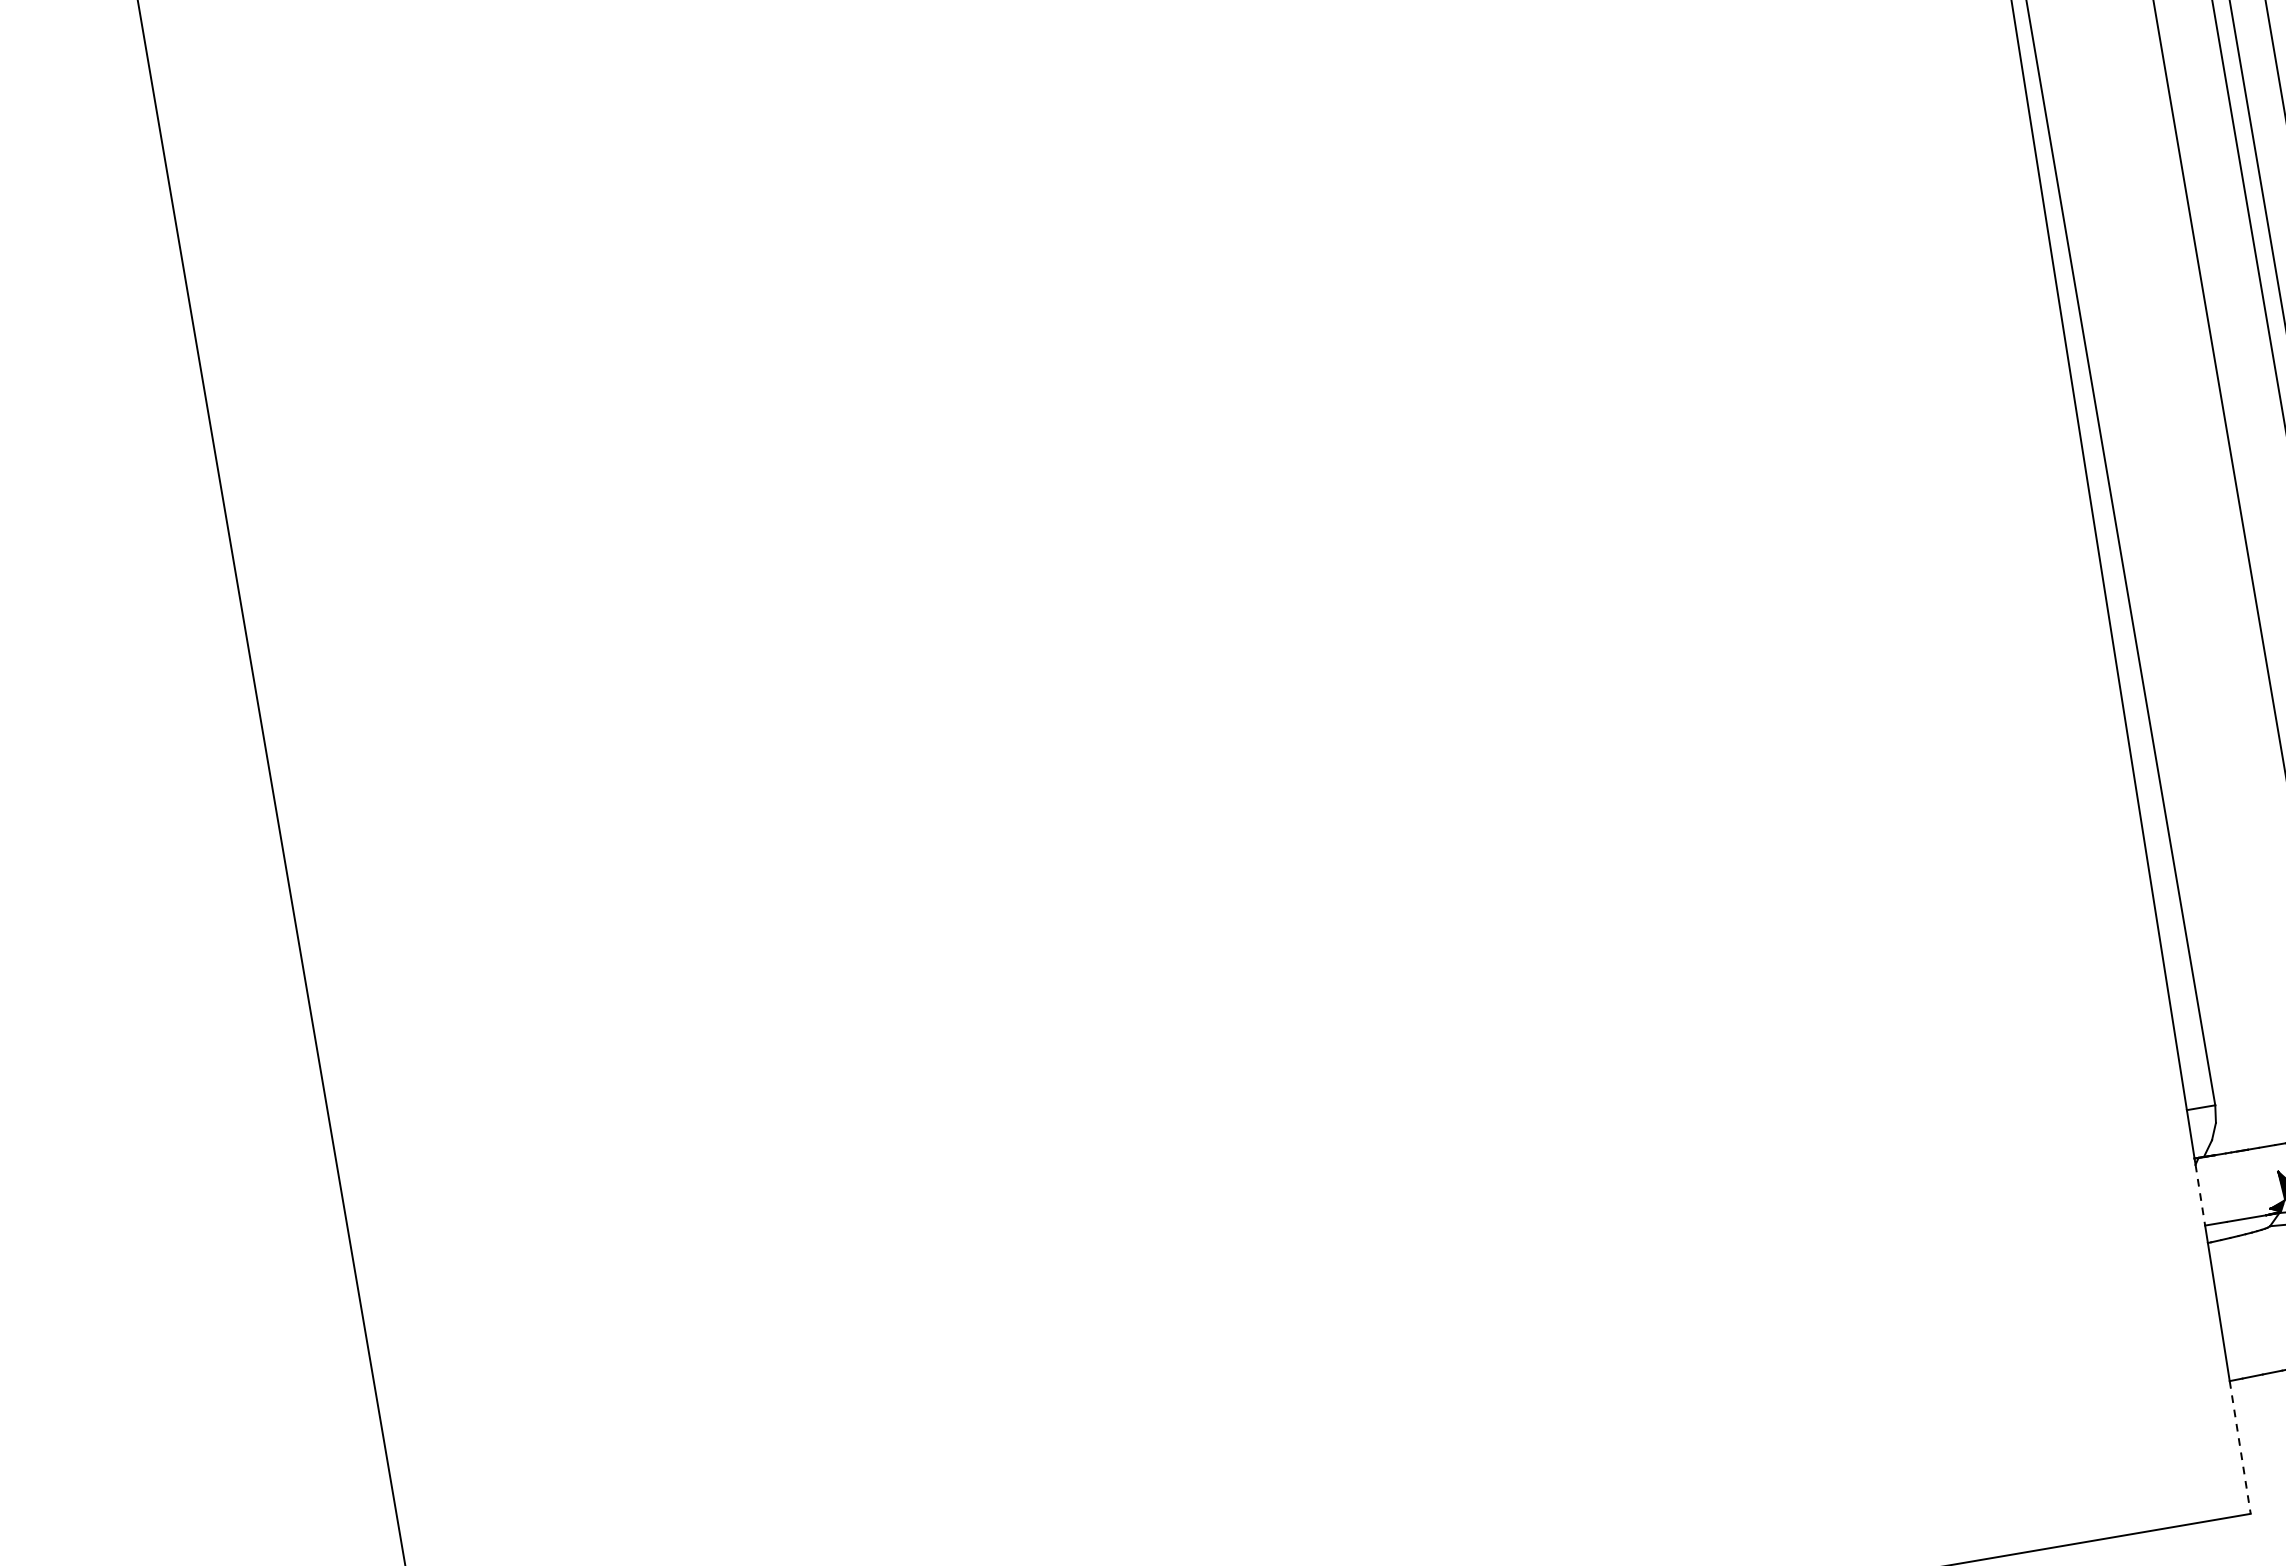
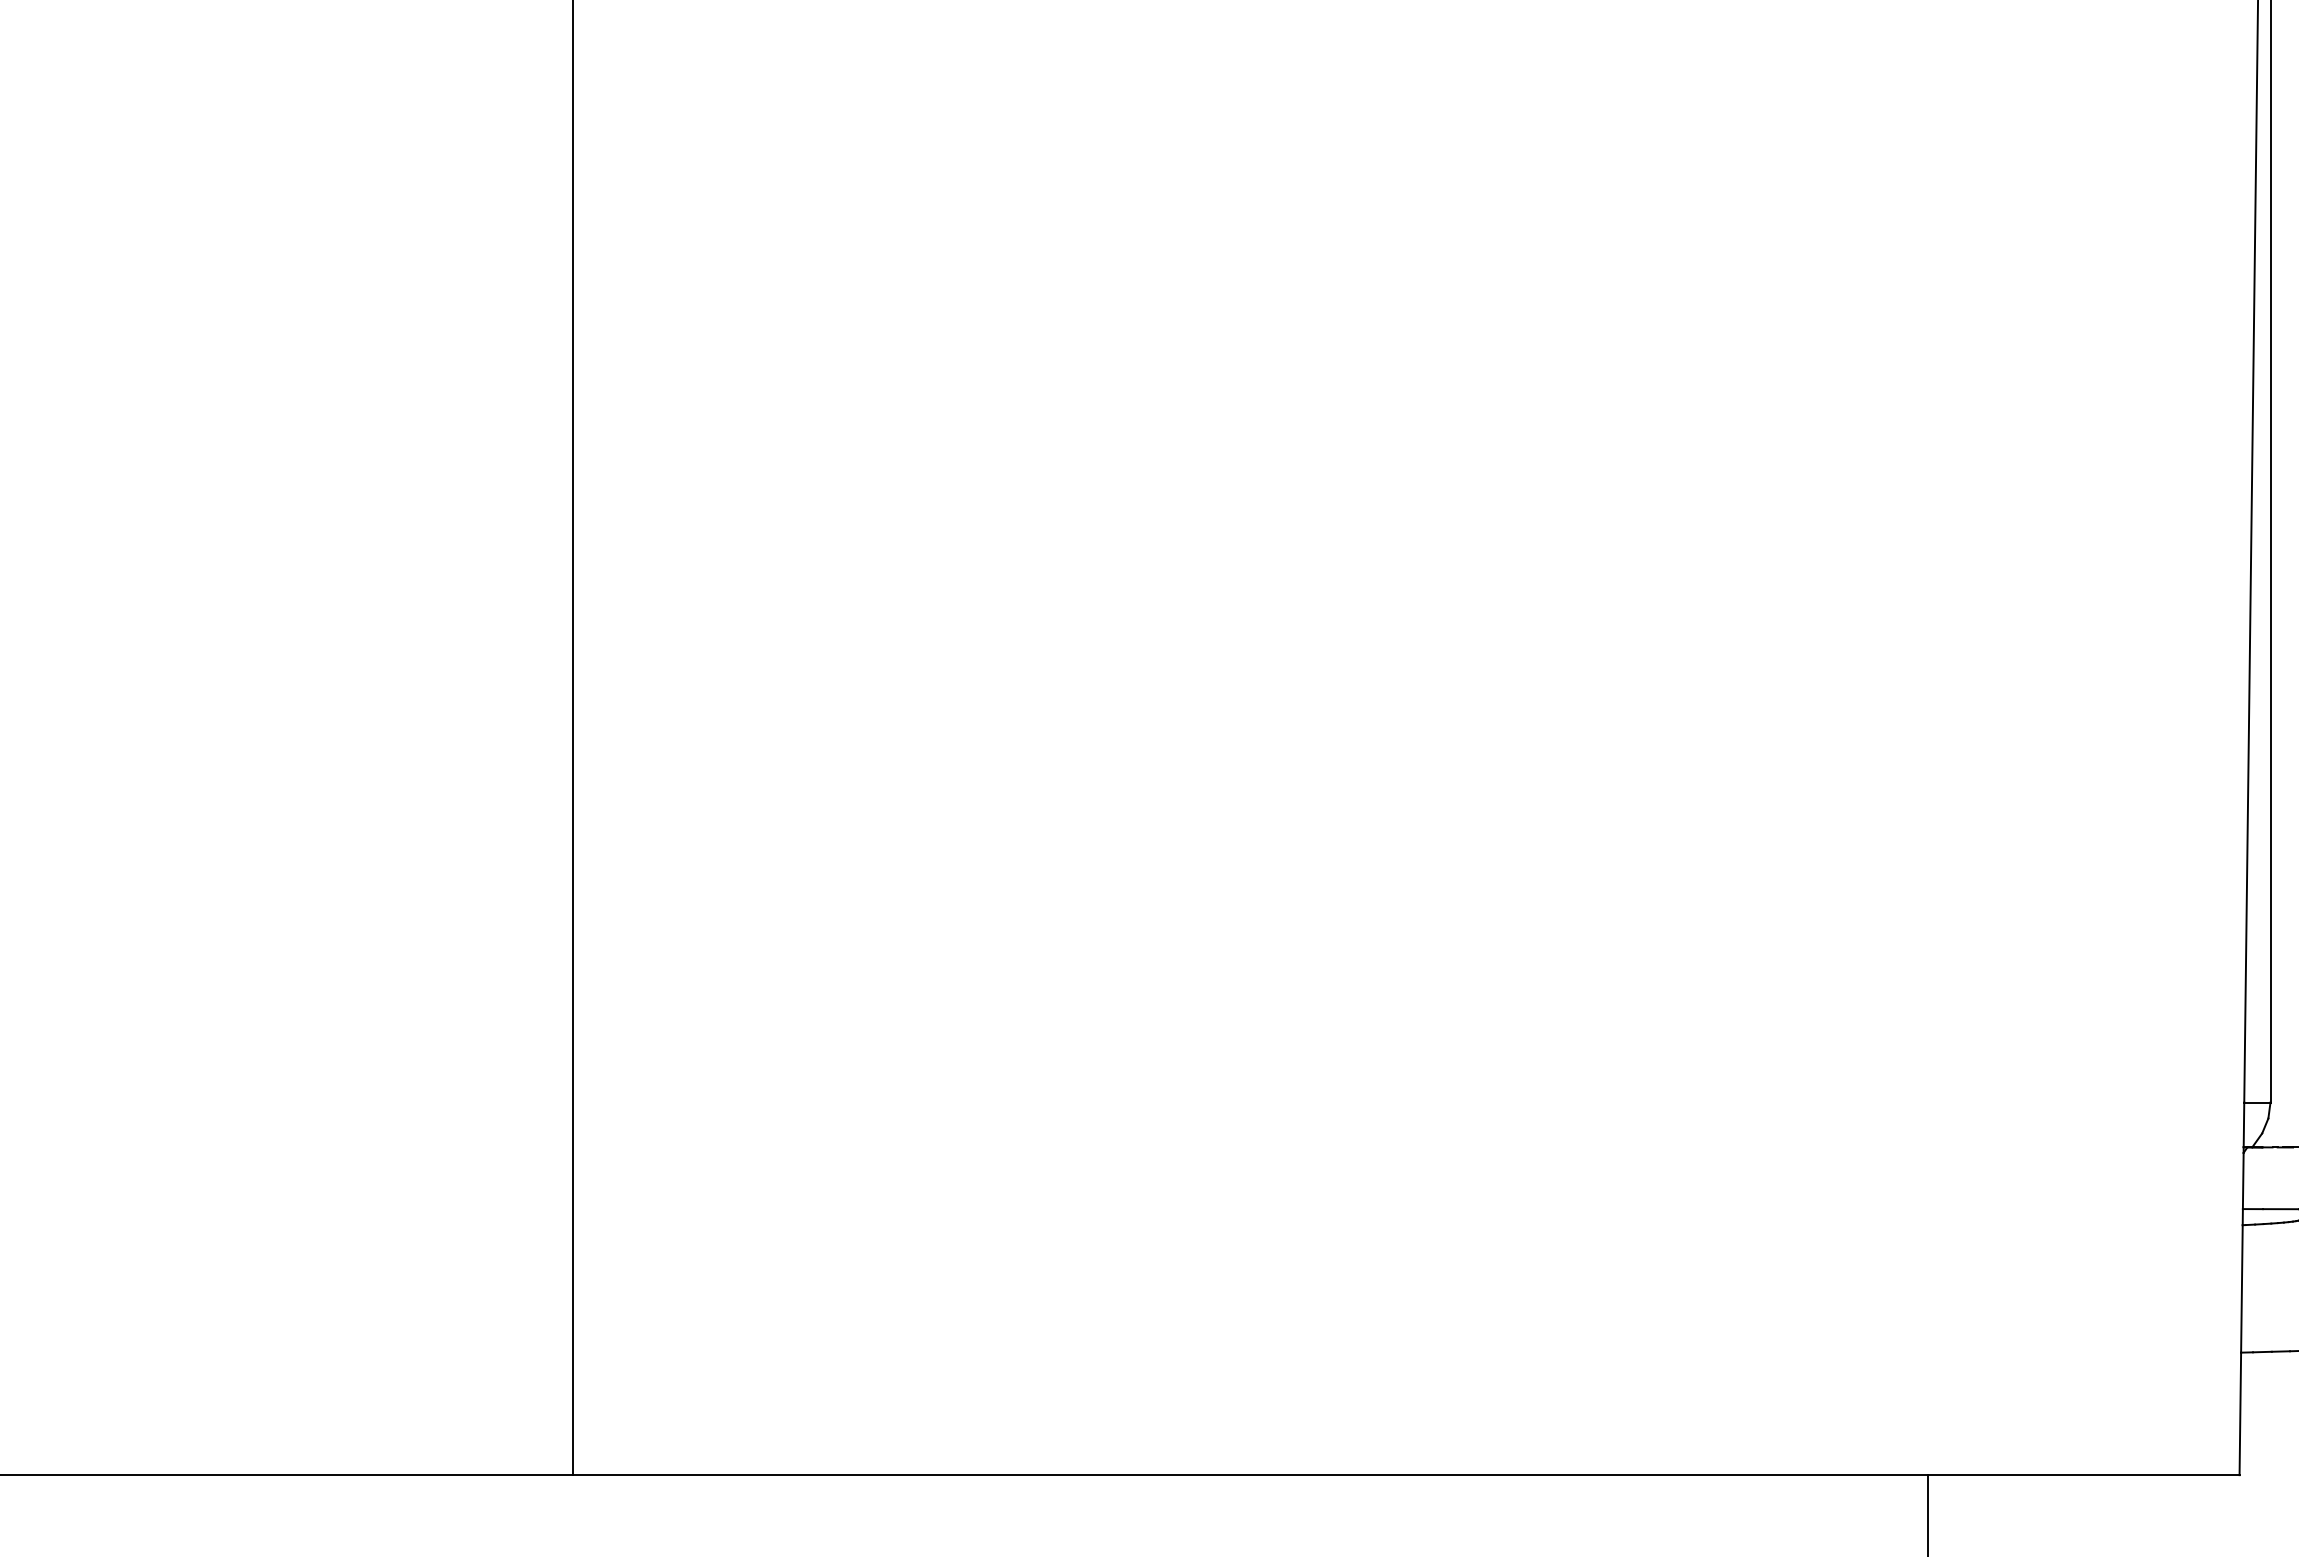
line: (2200, 1195) -> (2243, 1181), dashed -> solid
line: (2240, 1448) -> (2240, 1414), dashed -> solid

